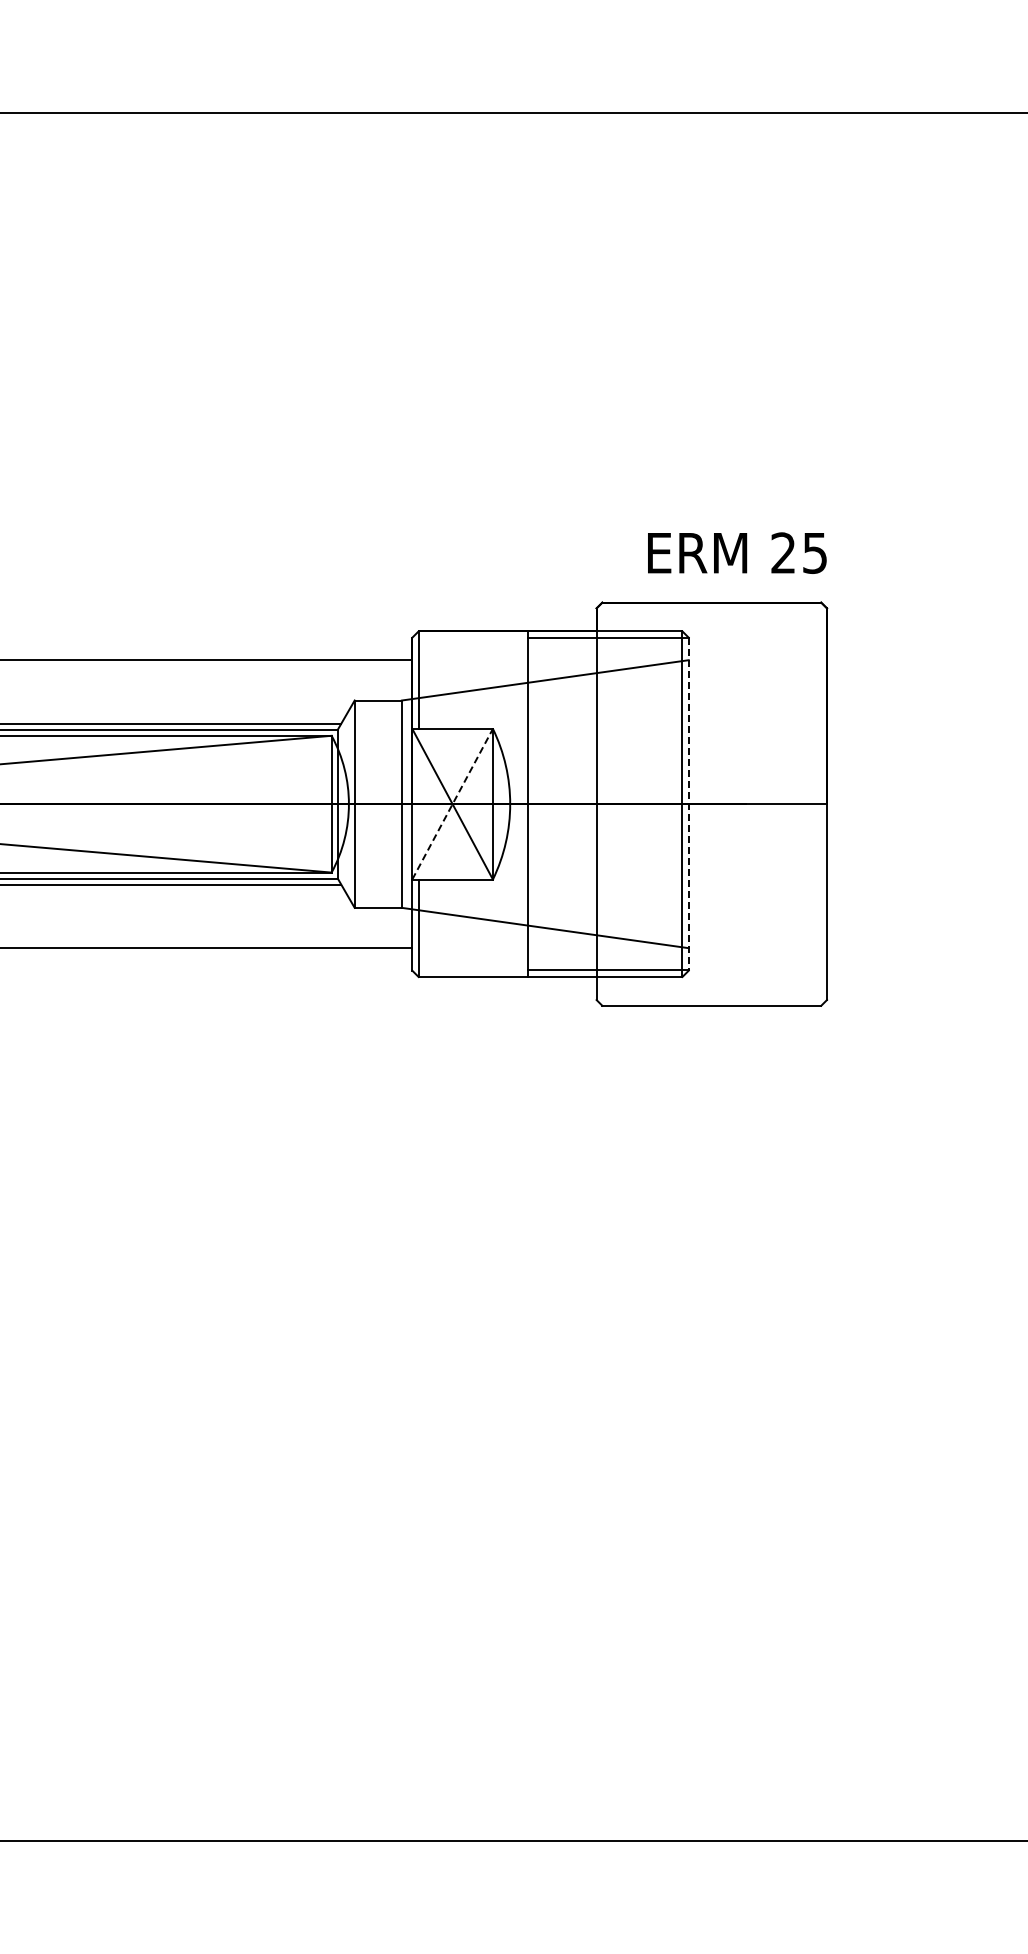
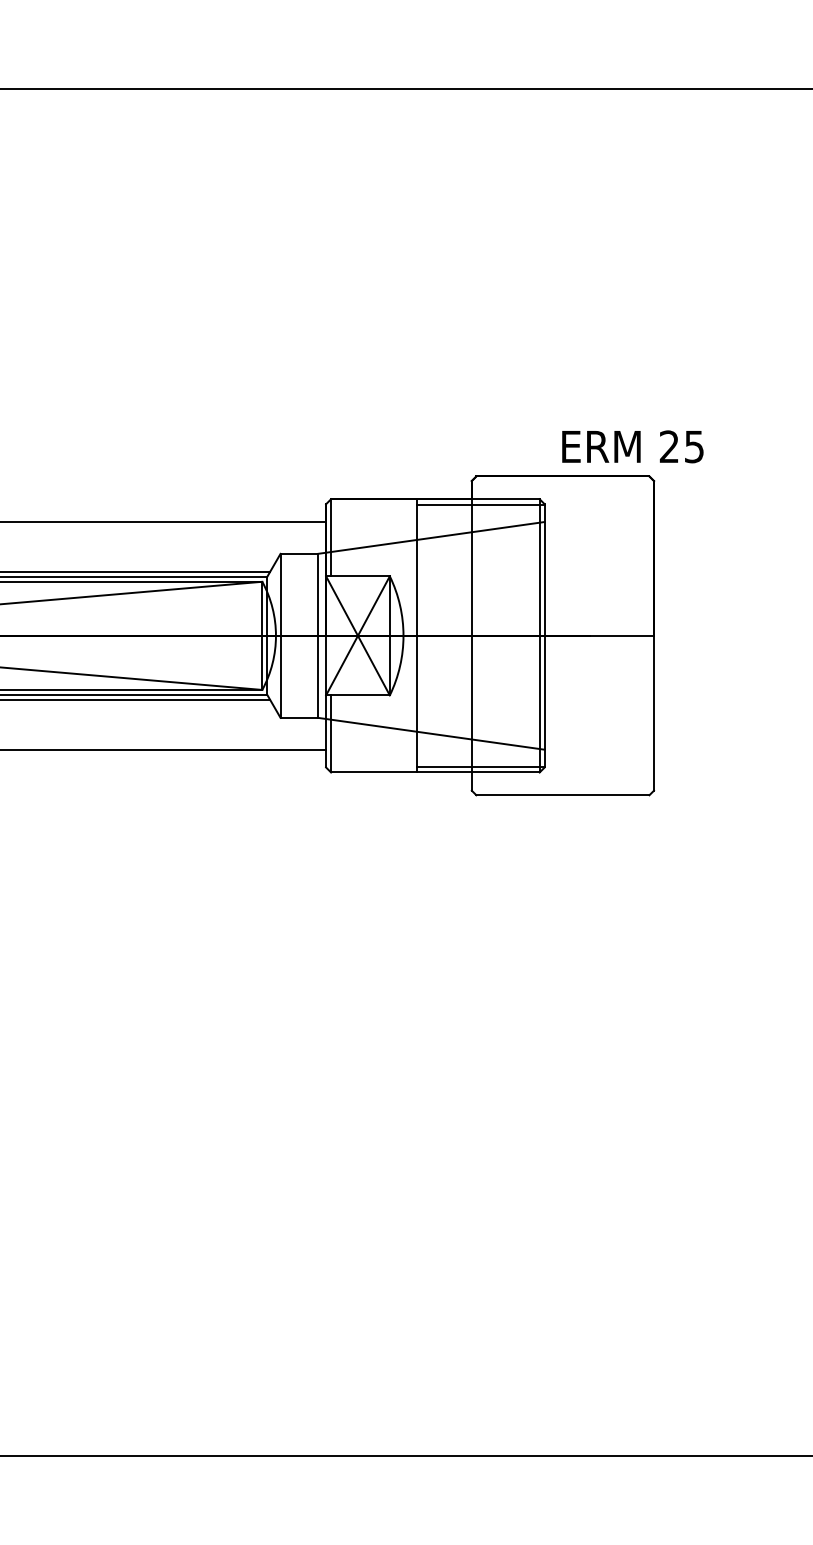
text: (737, 552) -> (633, 446), moved
line: (452, 803) -> (357, 635), dashed -> solid
line: (688, 804) -> (544, 636), dashed -> solid

